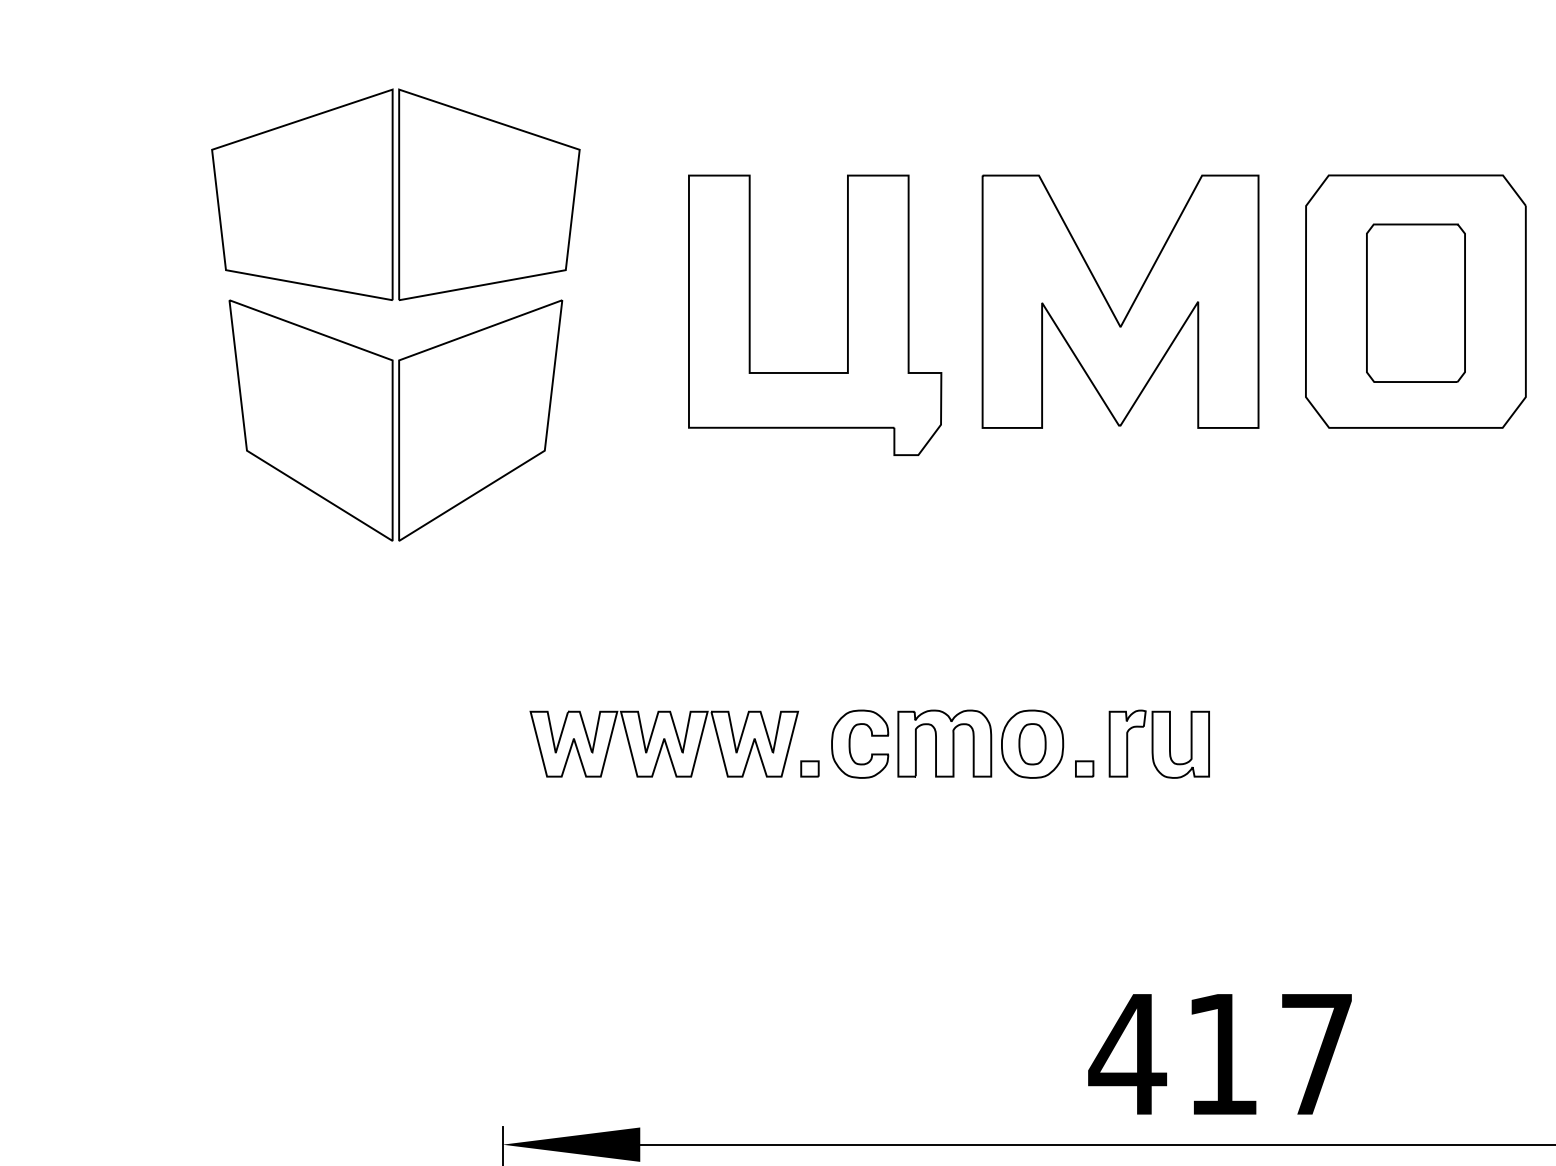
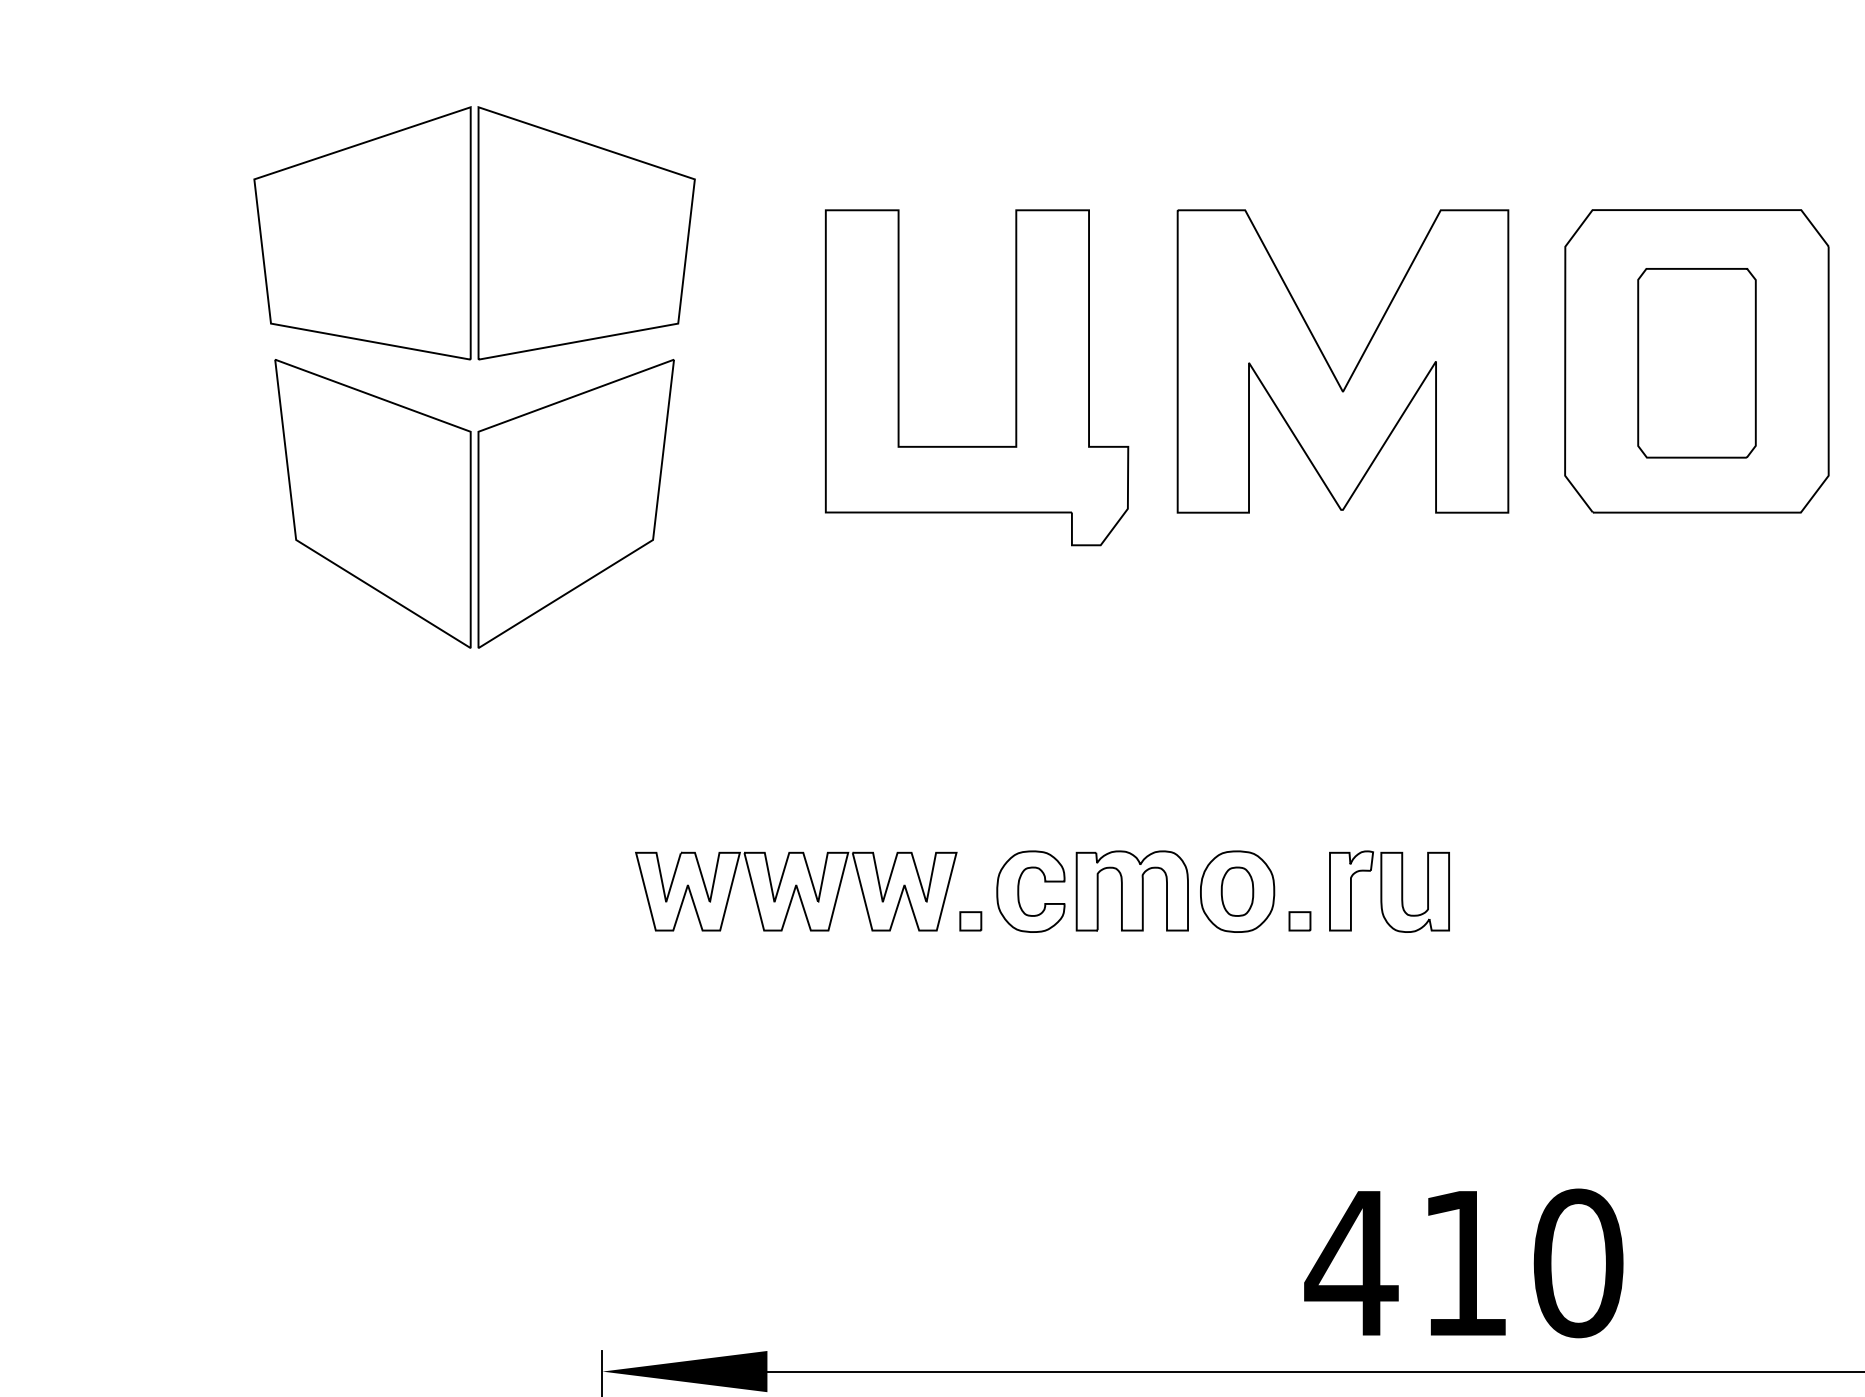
text: (1317, 1054) -> (1578, 1263), 417 -> 410

